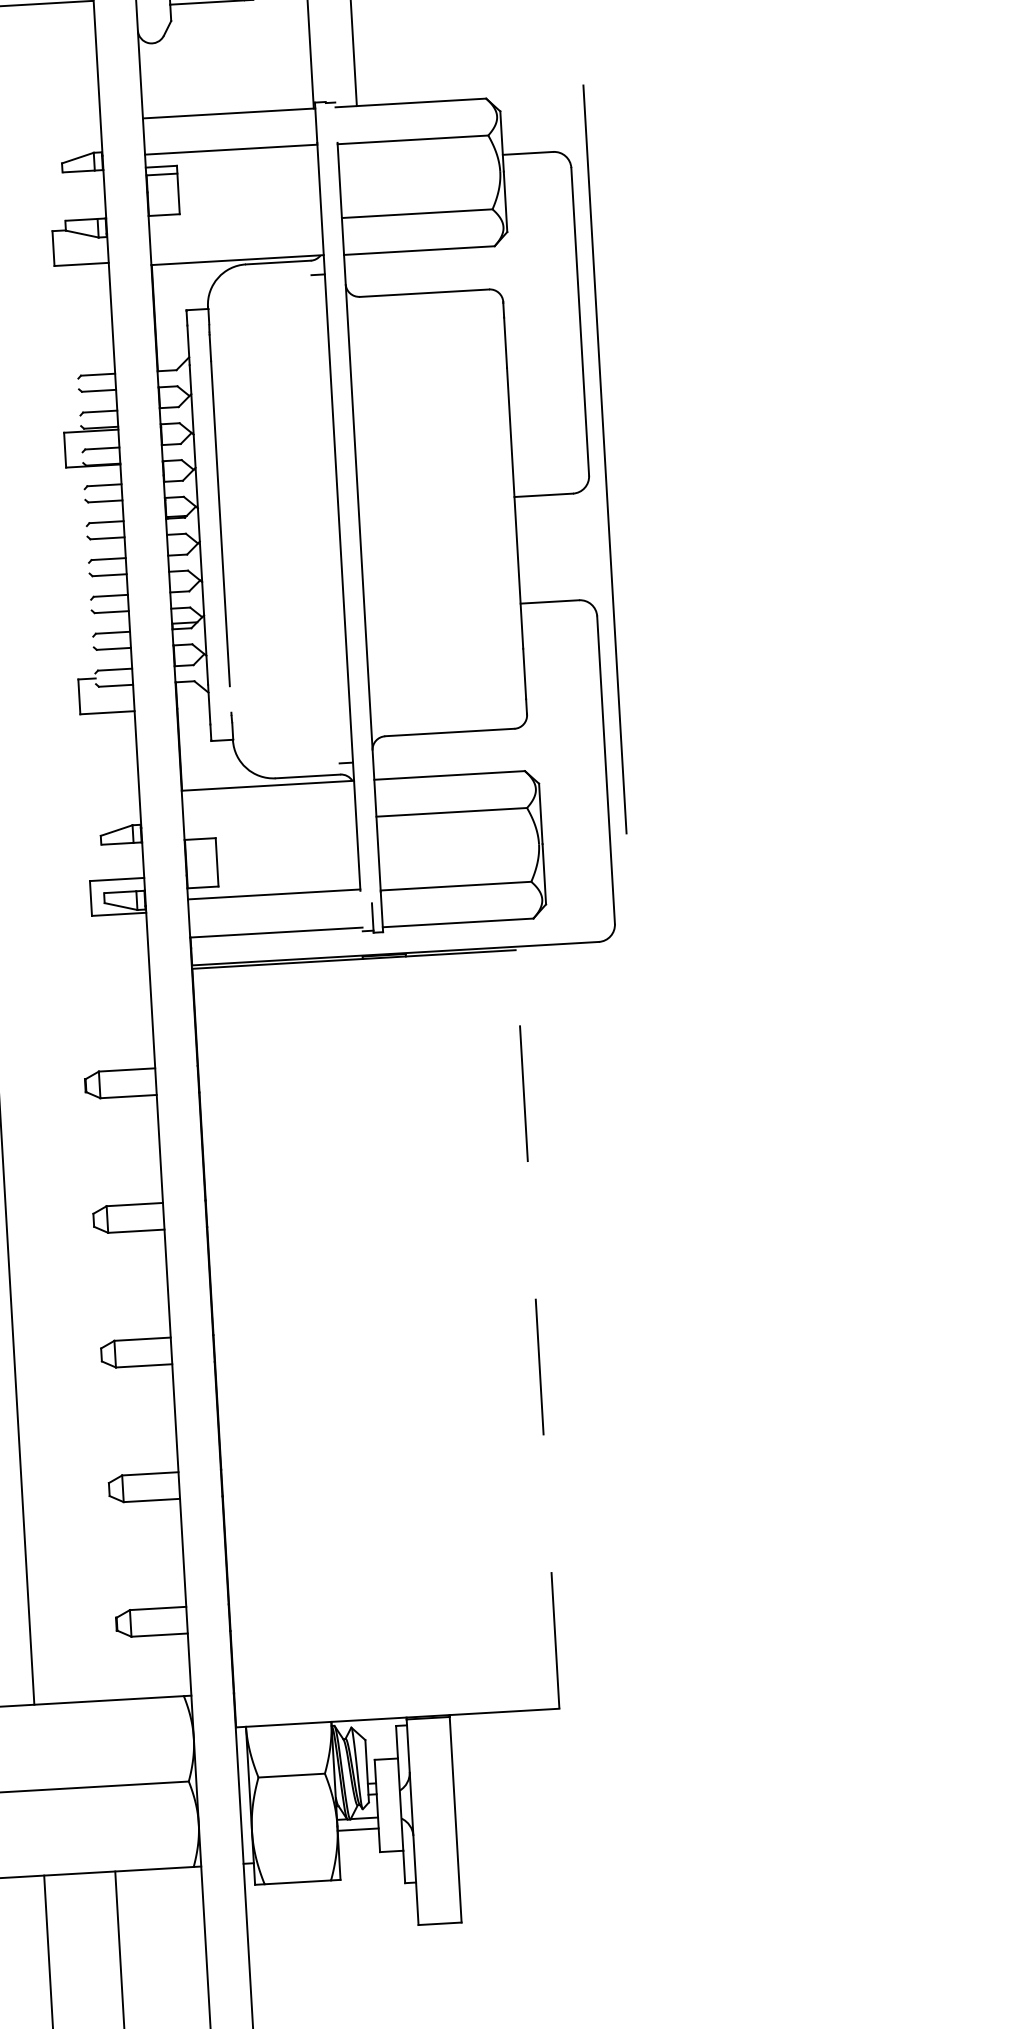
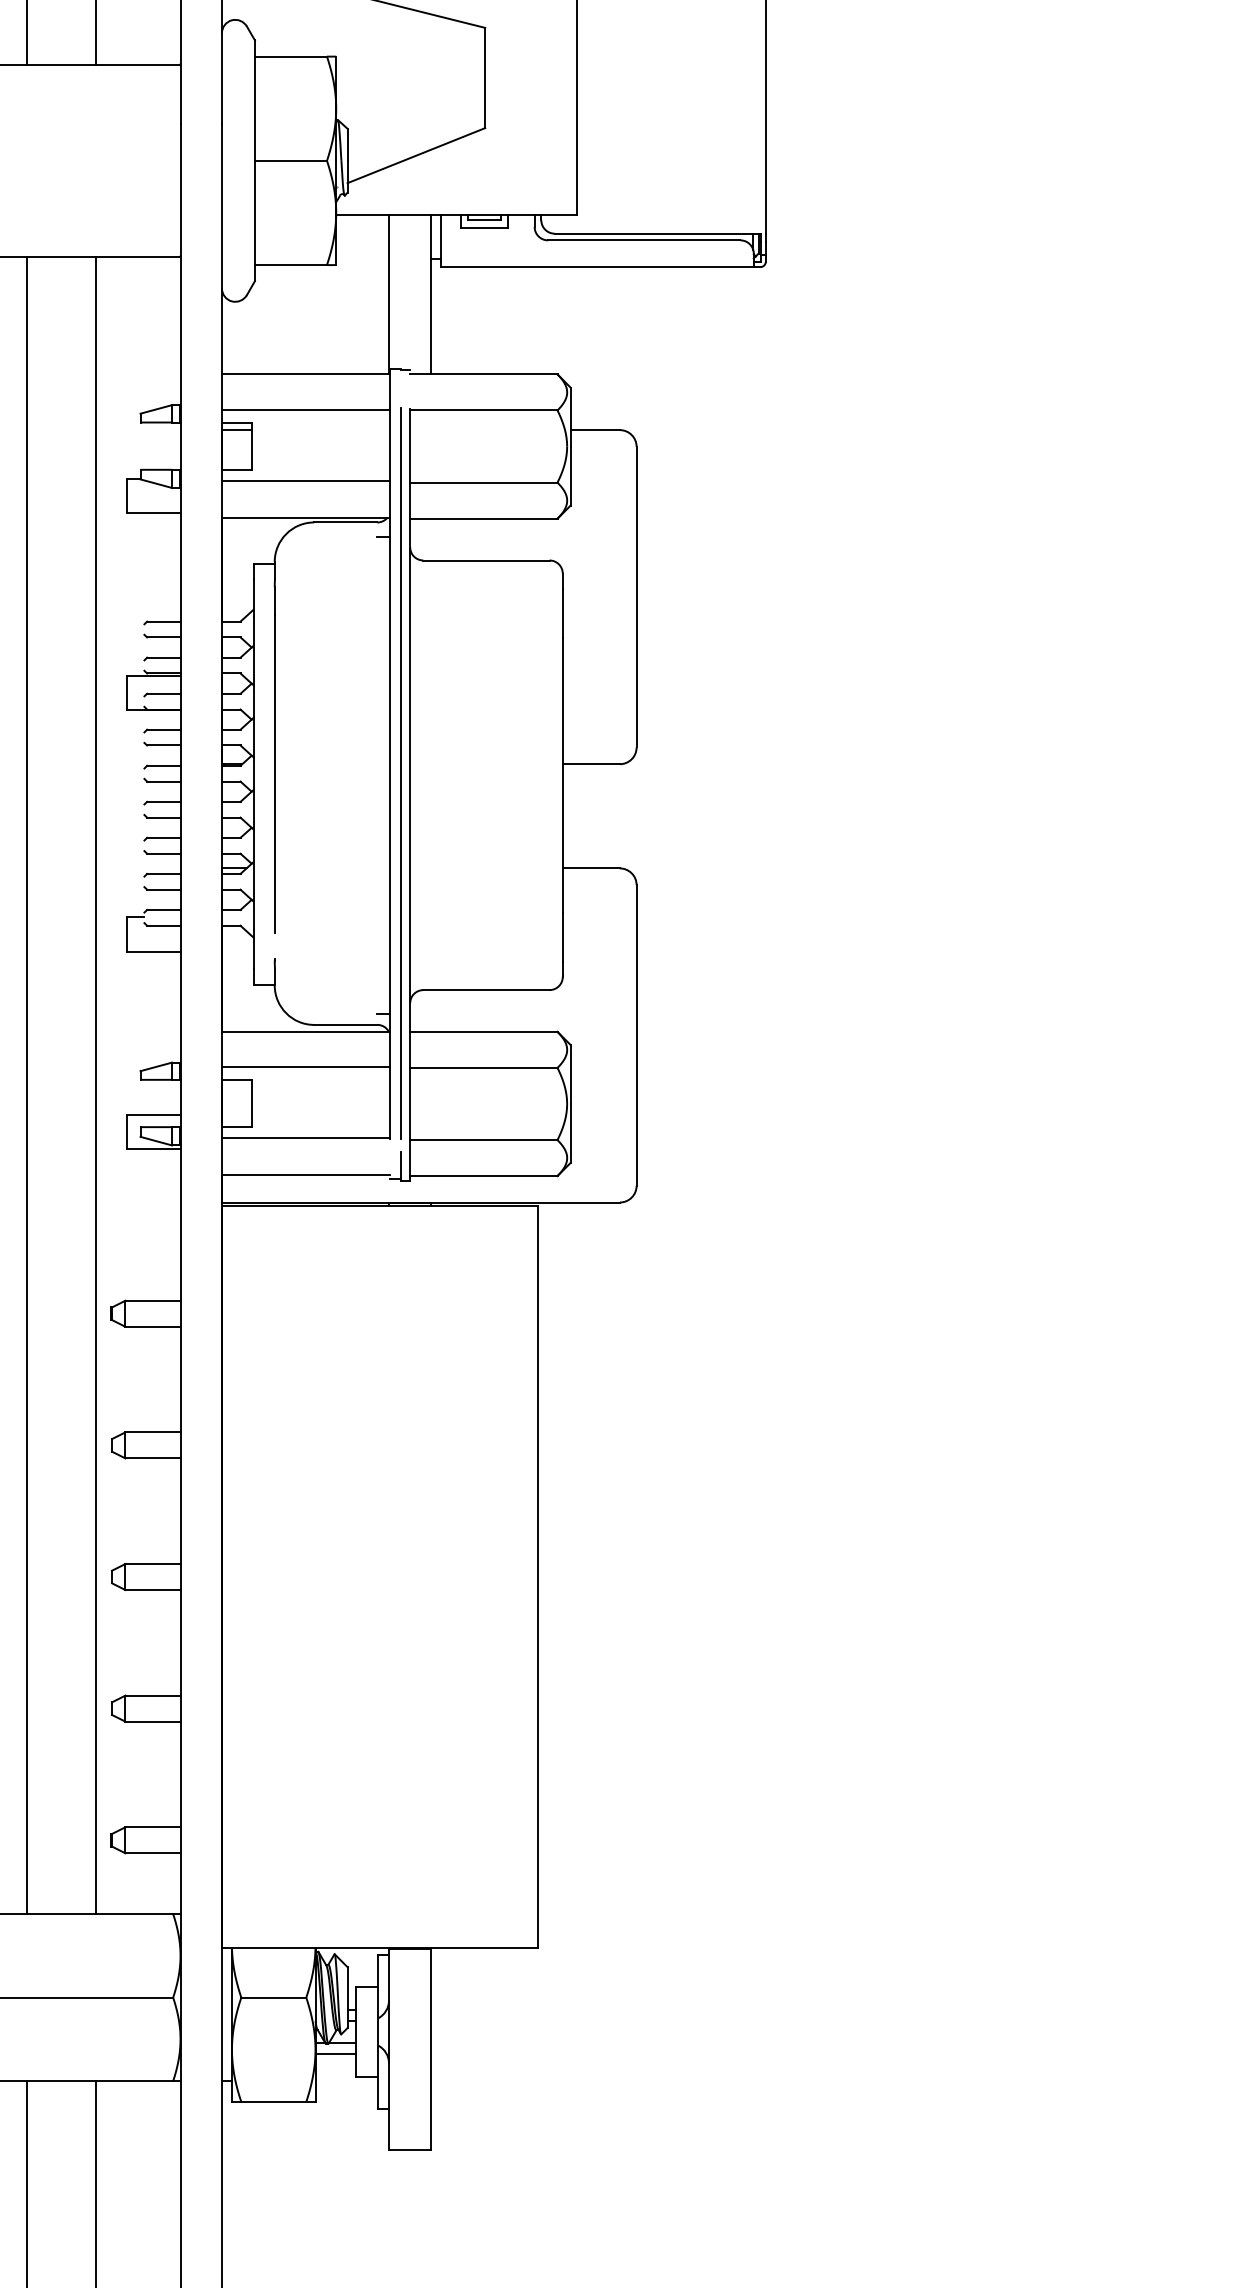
line: (234, 222) -> (305, 480), added
line: (604, 459) -> (400, 773), moved
line: (269, 822) -> (305, 1067), added
line: (56, 853) -> (96, 1085), added
line: (537, 1329) -> (538, 1576), dashed -> solid

